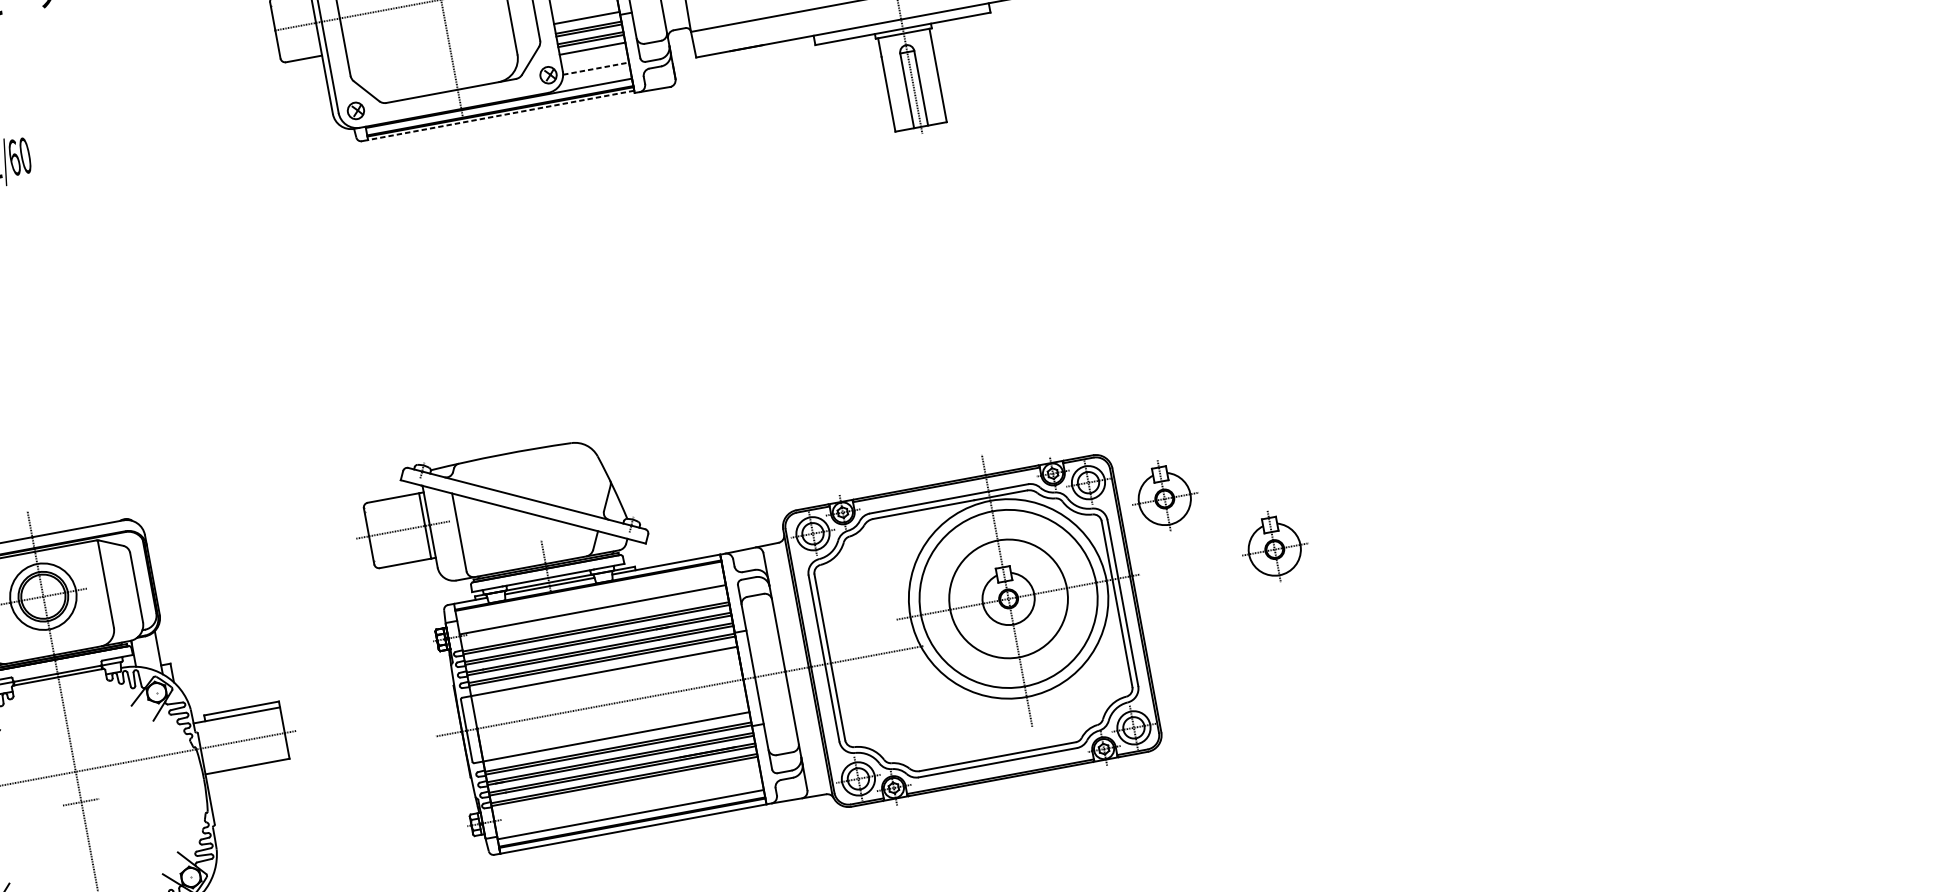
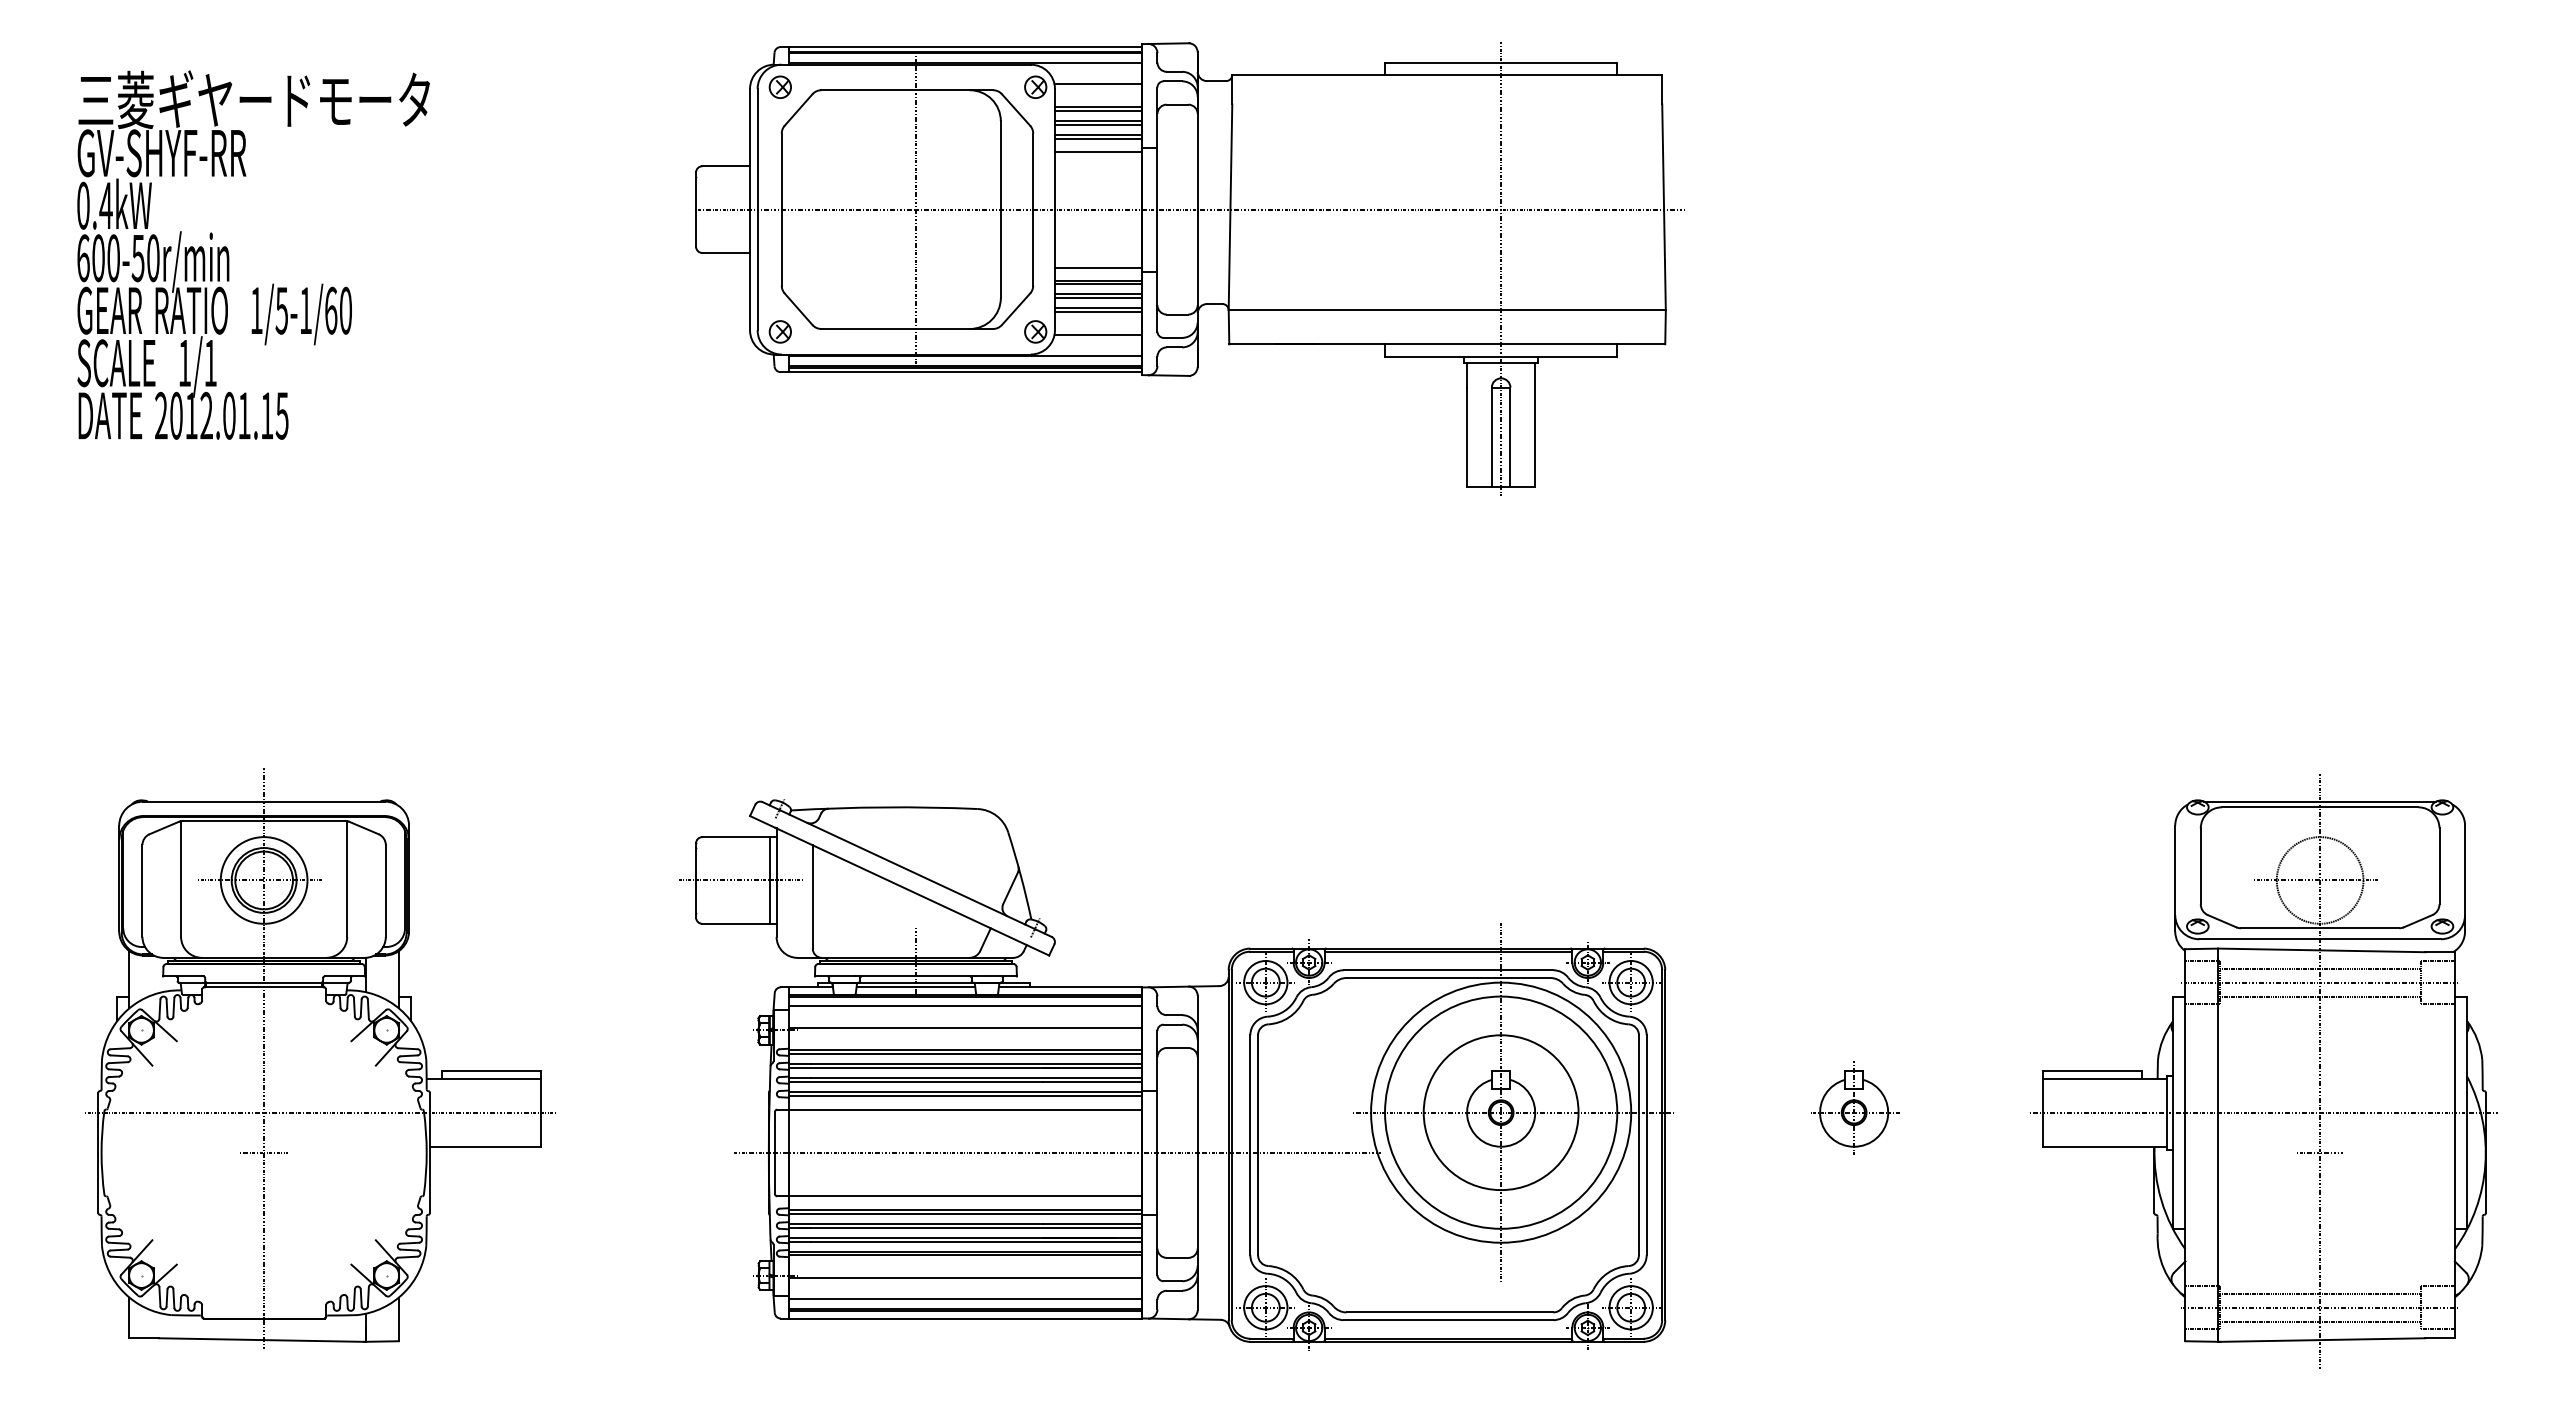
line: (592, 51) -> (1097, 312), added
line: (596, 68) -> (1098, 334), dashed -> solid
line: (500, 115) -> (964, 372), dashed -> solid
part: (1577, 461) -> (2263, 1071), added
part: (1165, 494) -> (1726, 1016), removed
line: (589, 593) -> (964, 1006), added
line: (627, 798) -> (964, 1278), added

